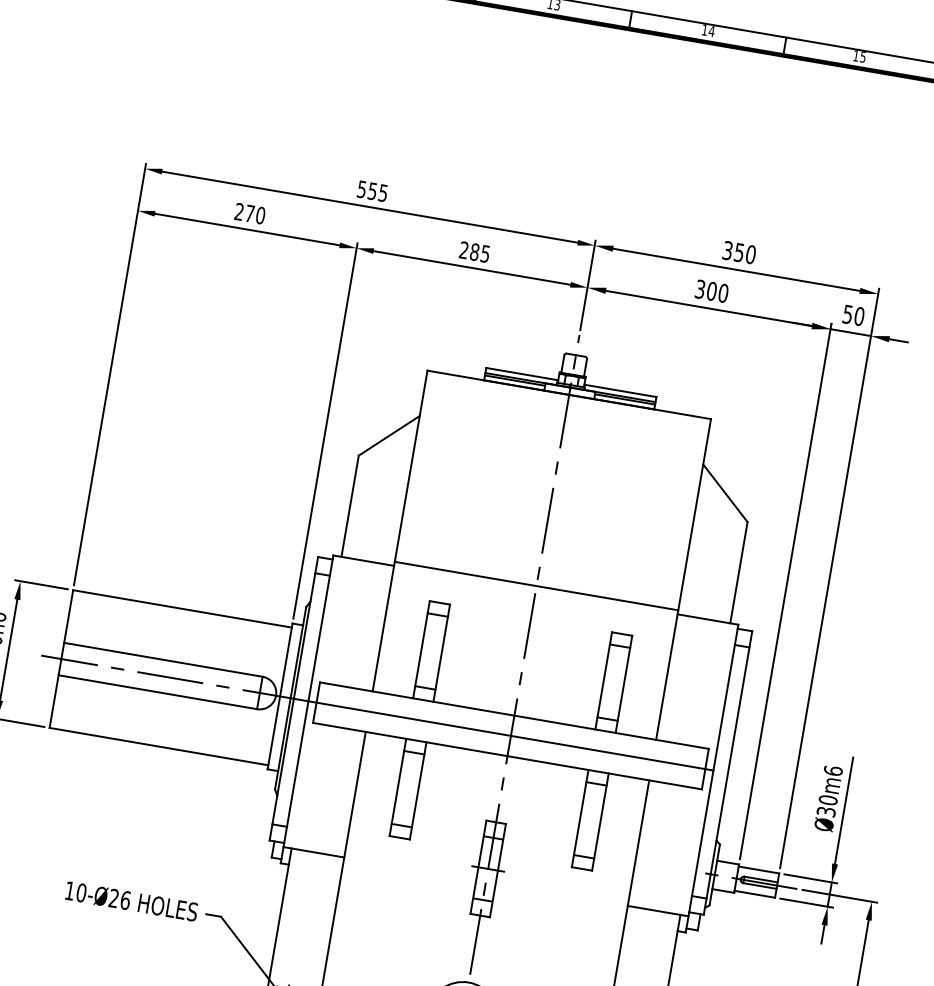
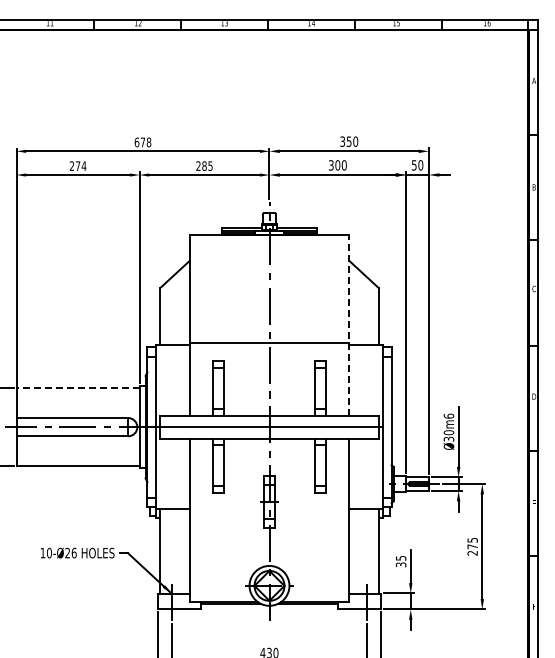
text: (371, 191) -> (142, 142), 555 -> 678
text: (259, 214) -> (83, 165), 270 -> 274
line: (684, 579) -> (349, 325), solid -> dashed
line: (183, 609) -> (78, 388), solid -> dashed

